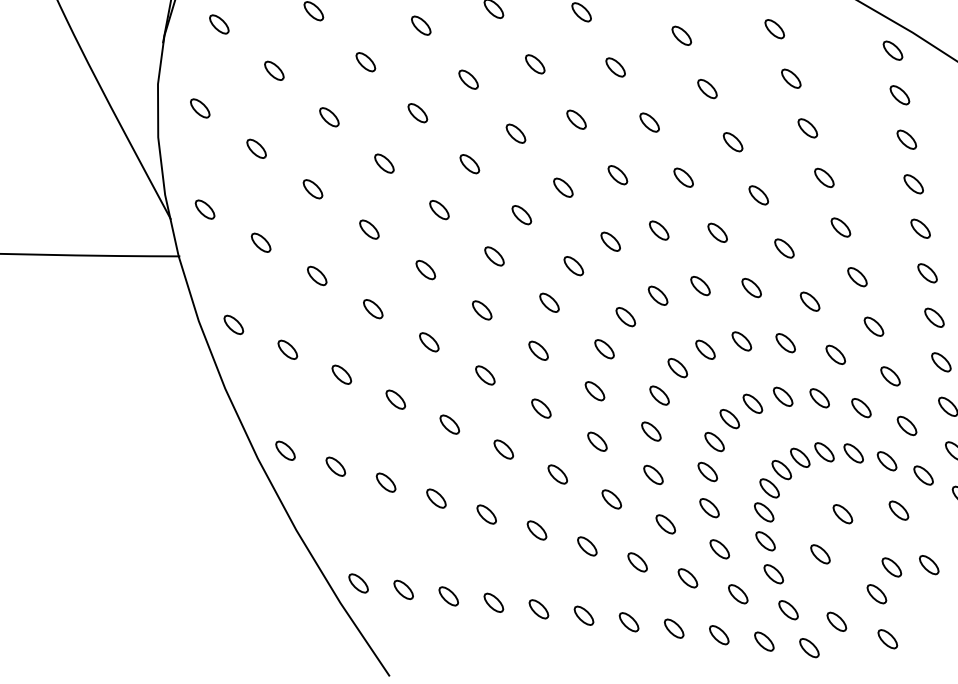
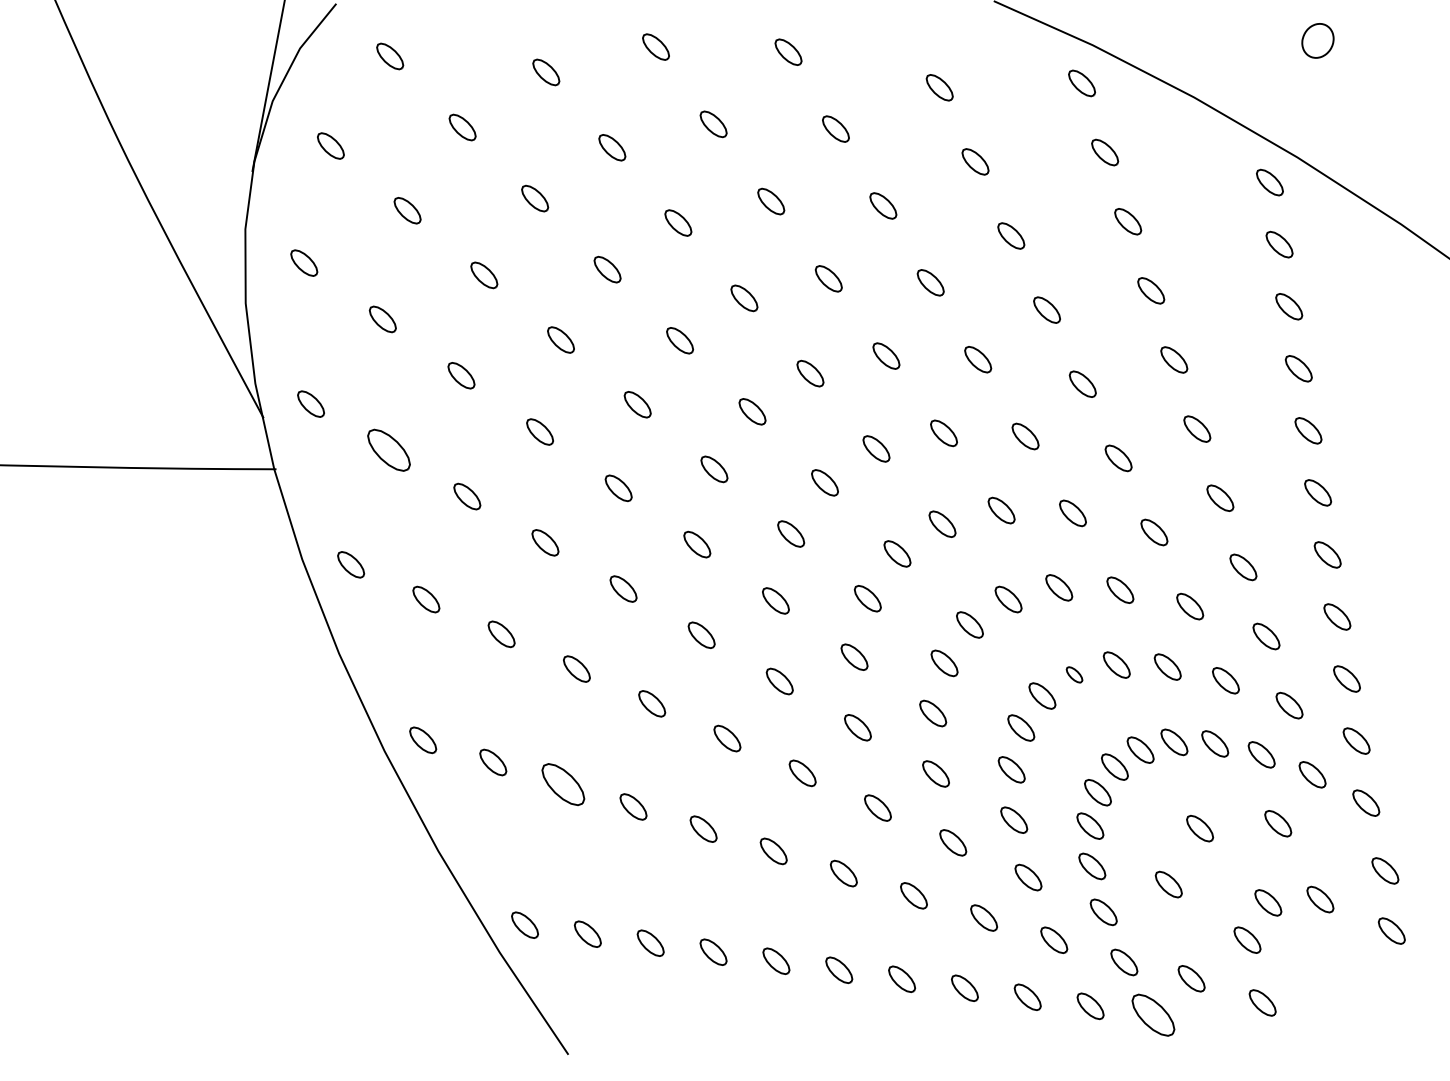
part: (261, 242) -> (389, 450), size x1.6
part: (752, 403) -> (1074, 674), size x0.6
part: (386, 482) -> (563, 784), size x1.6
part: (809, 648) -> (1153, 1015), size x1.6

